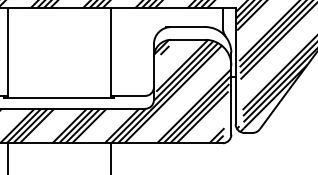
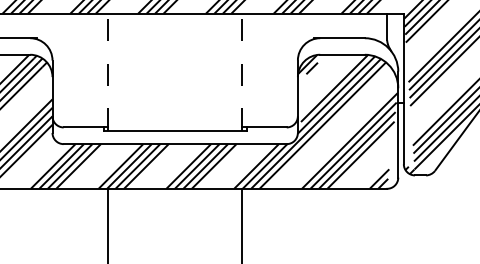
line: (7, 52) -> (108, 71), solid -> dashed
line: (111, 52) -> (242, 71), solid -> dashed

